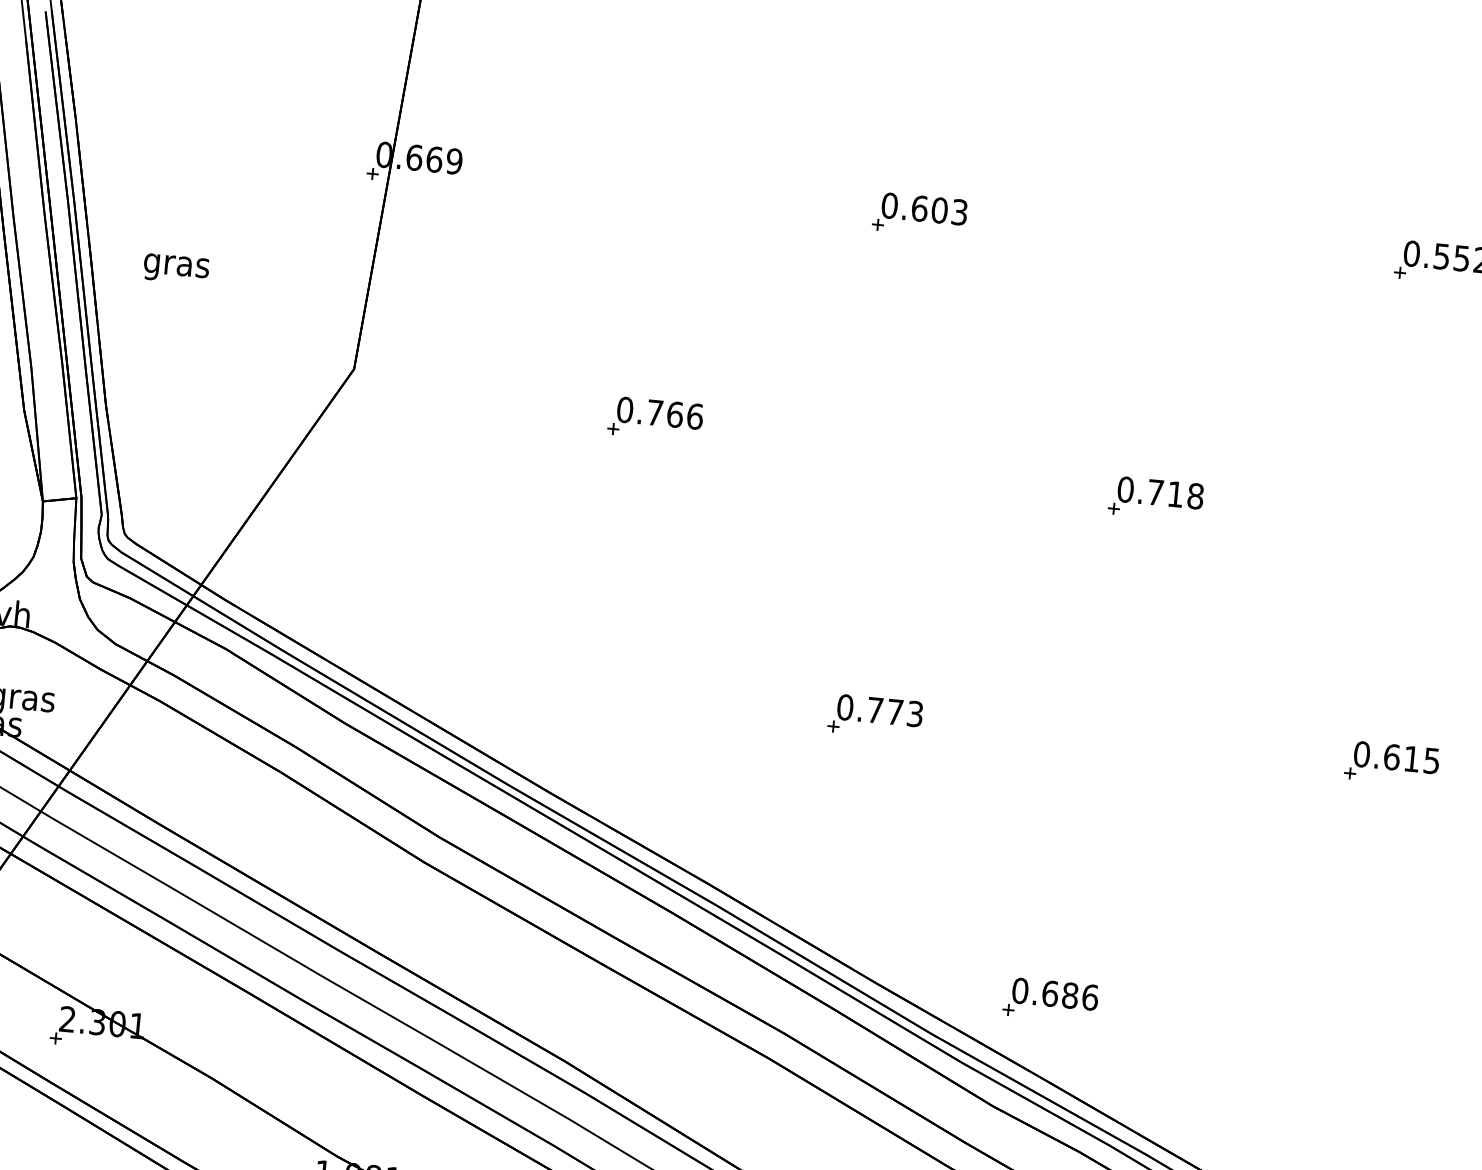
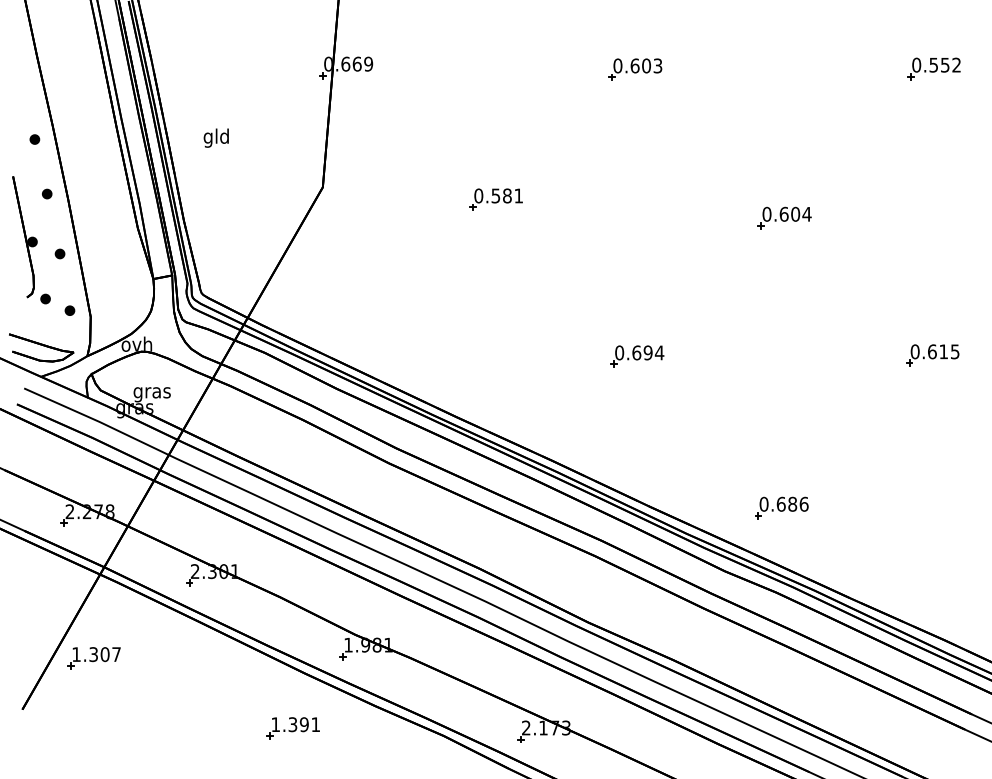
text: (176, 264) -> (216, 137), gras -> gld
text: (675, 413) -> (507, 195), 0.766 -> 0.581
text: (1175, 492) -> (795, 213), 0.718 -> 0.604
text: (895, 711) -> (648, 352), 0.773 -> 0.694
part: (1050, 999) -> (781, 507), moved

